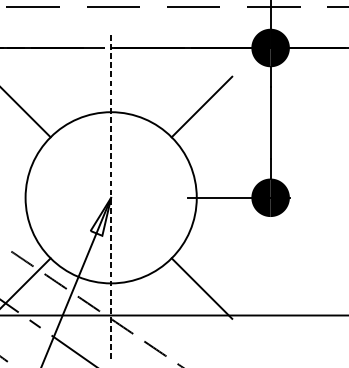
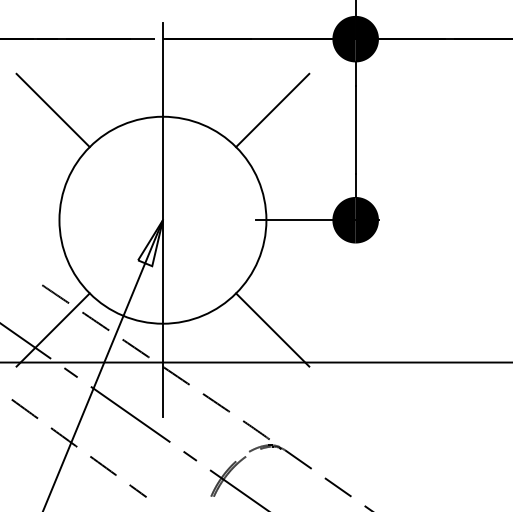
line: (110, 198) -> (162, 220), dashed -> solid

